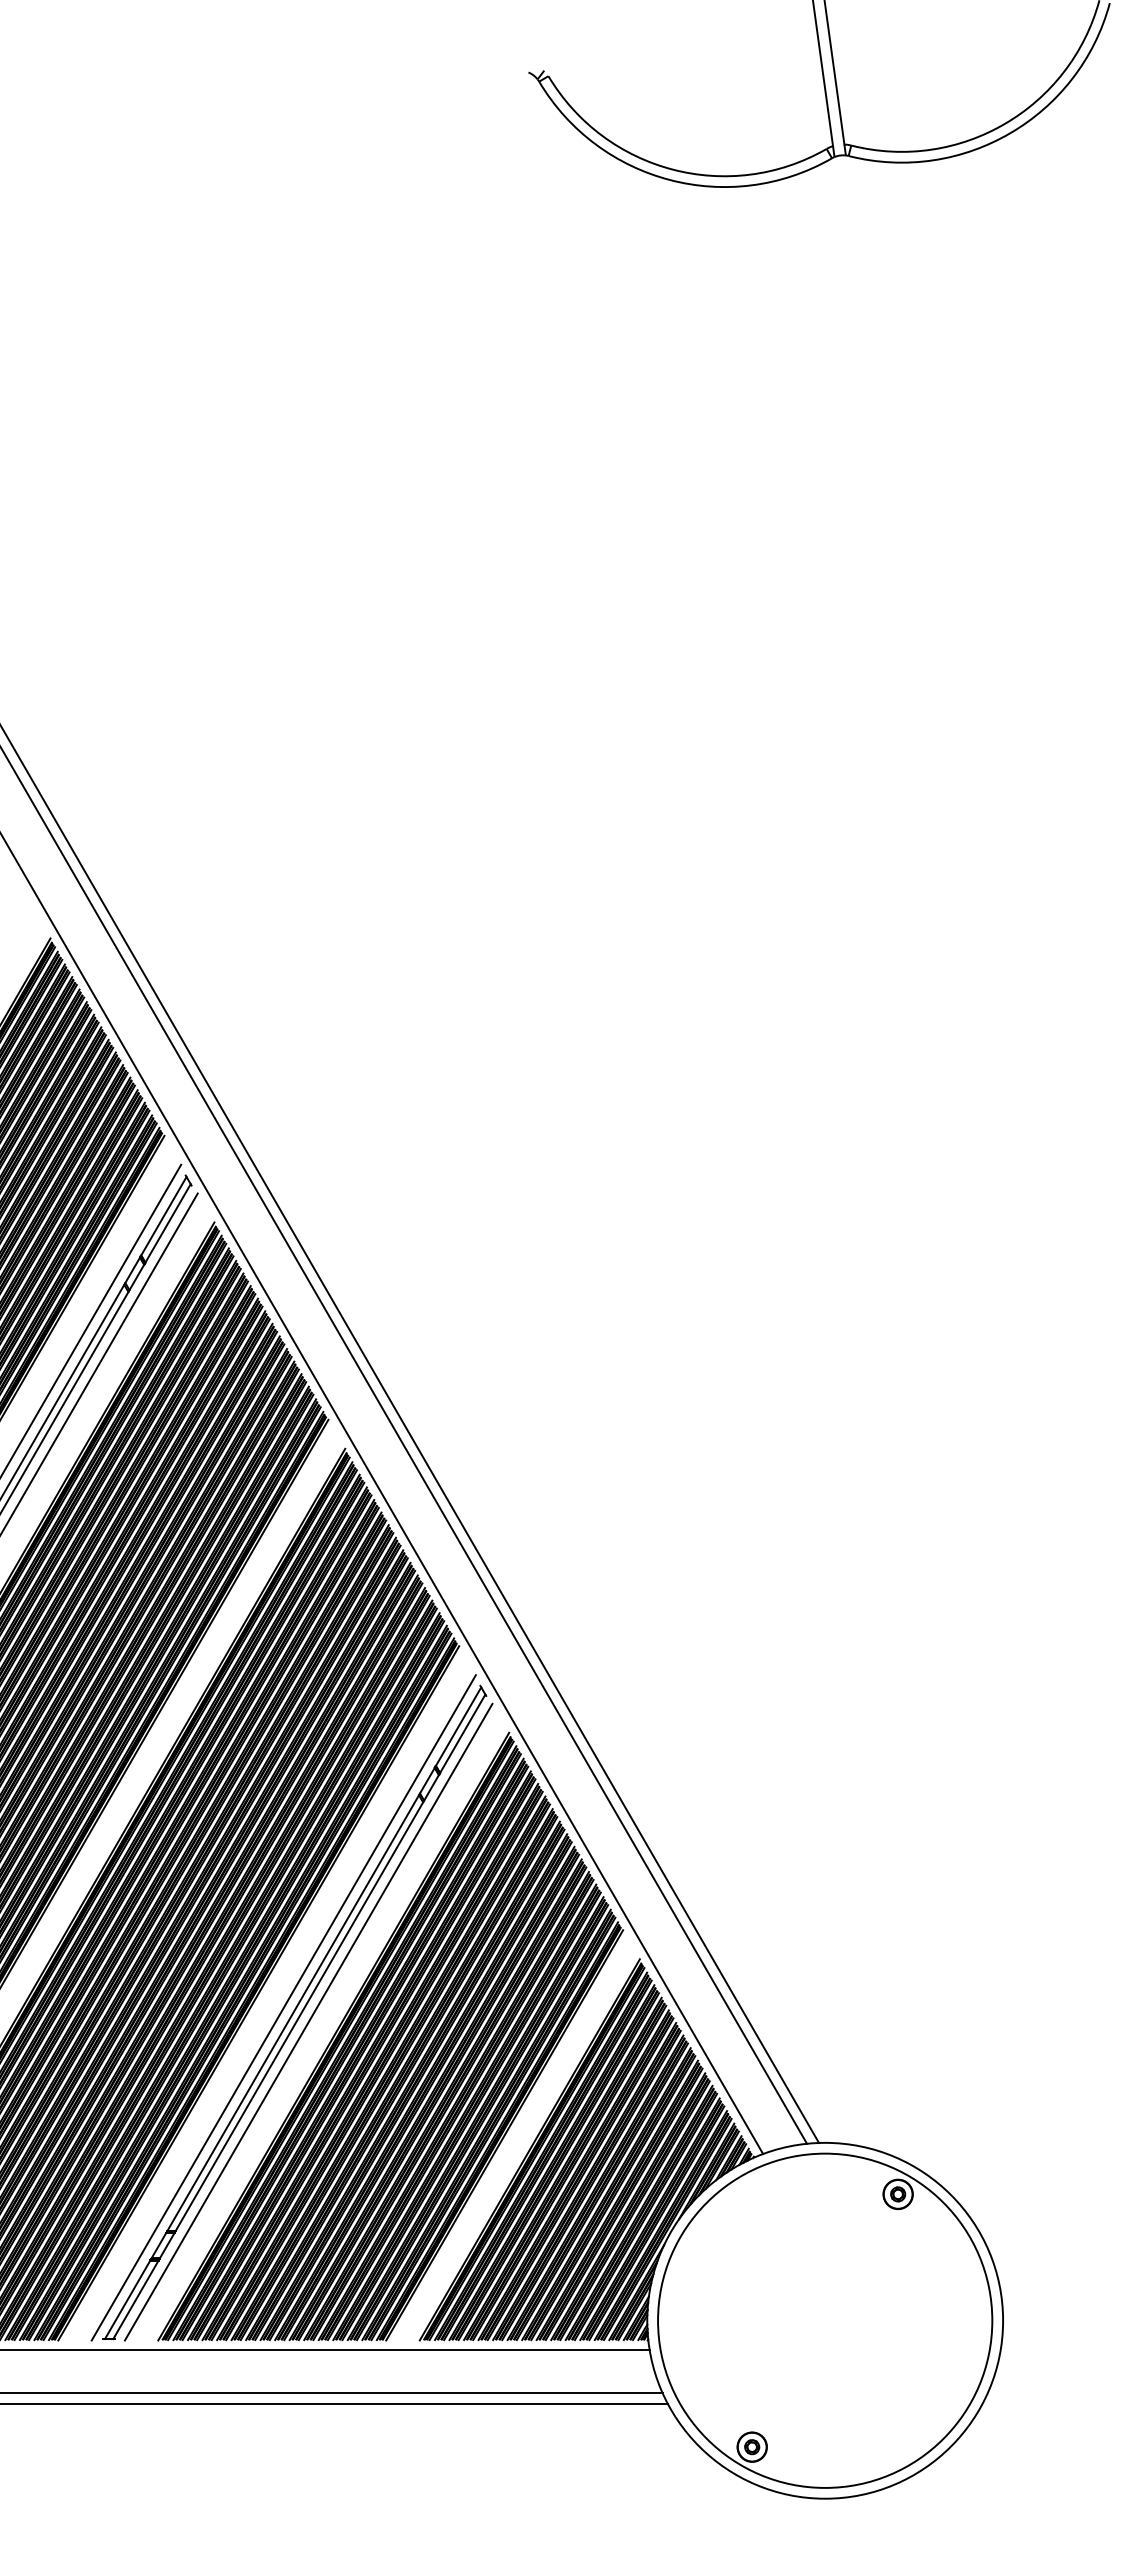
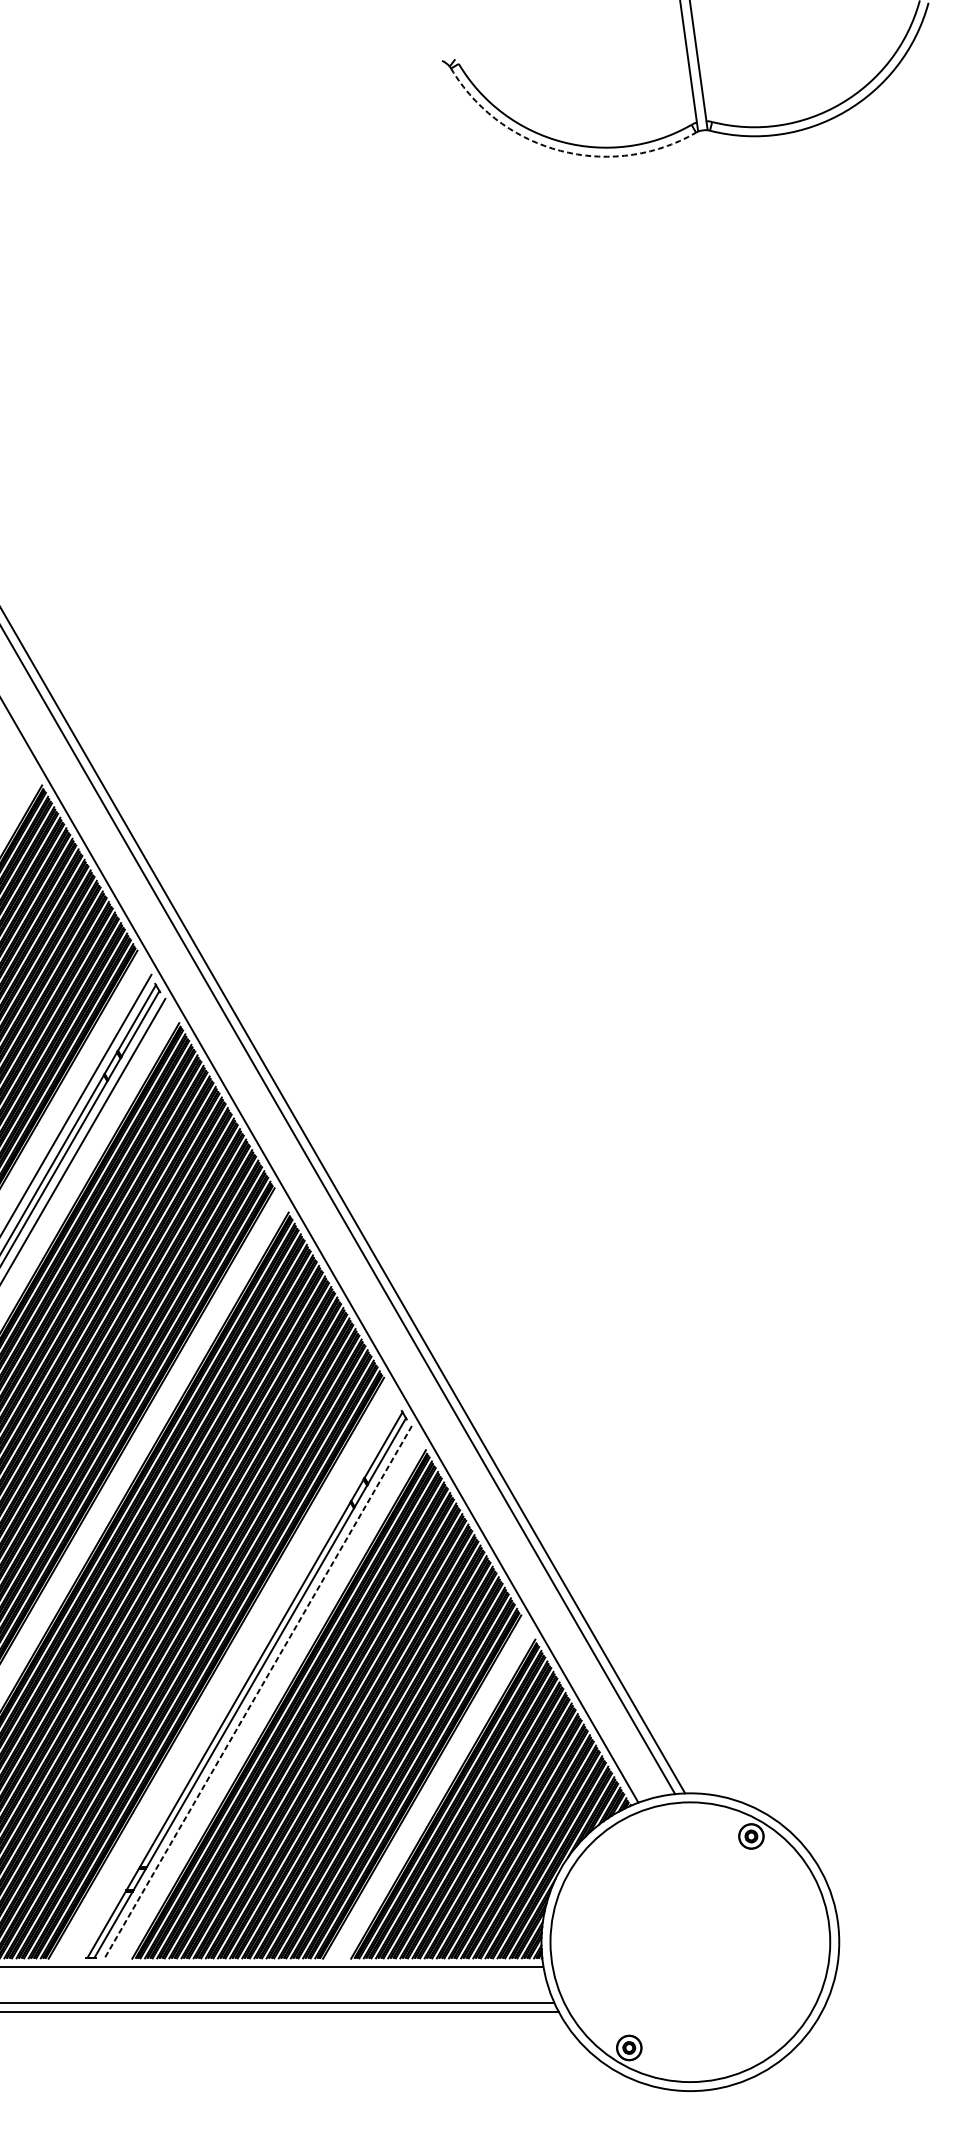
arc: (669, 180) -> (560, 151), solid -> dashed
line: (283, 2007) -> (237, 1680), removed
line: (308, 2022) -> (258, 1692), solid -> dashed

